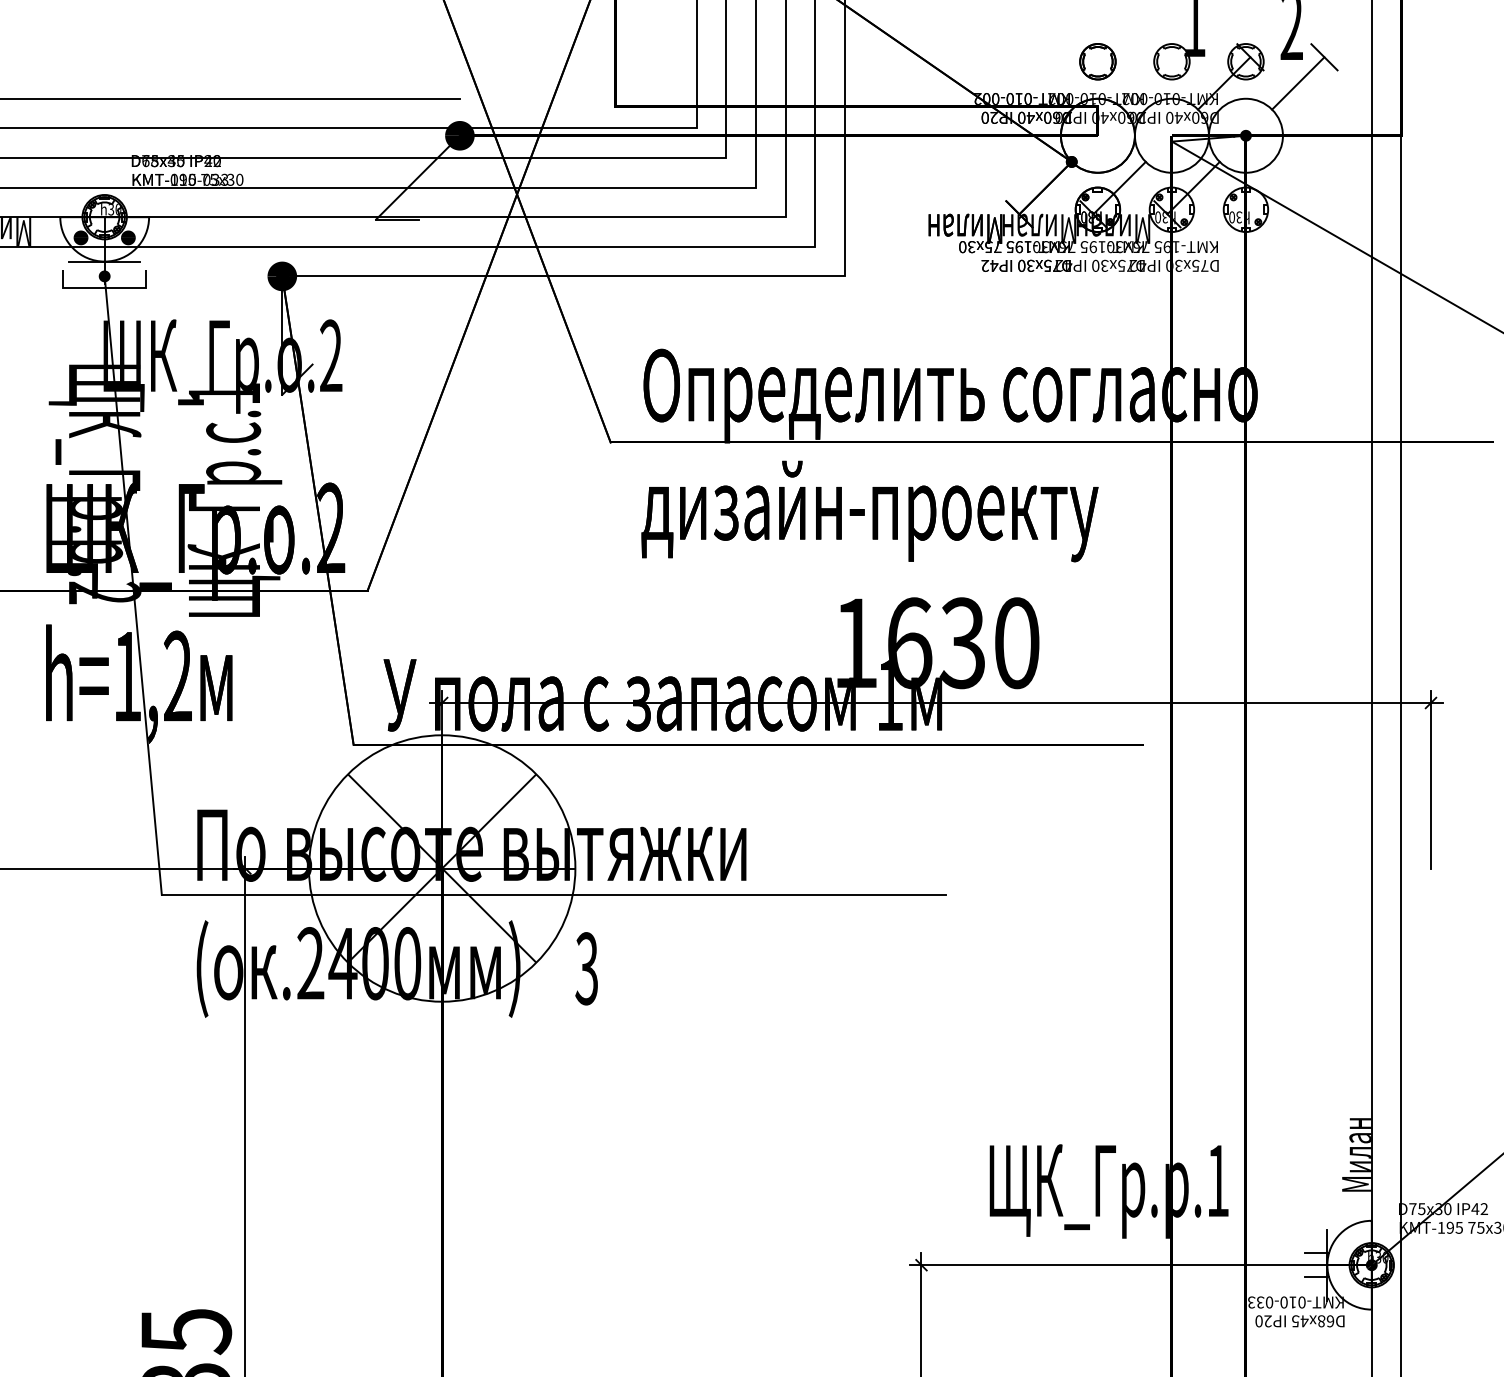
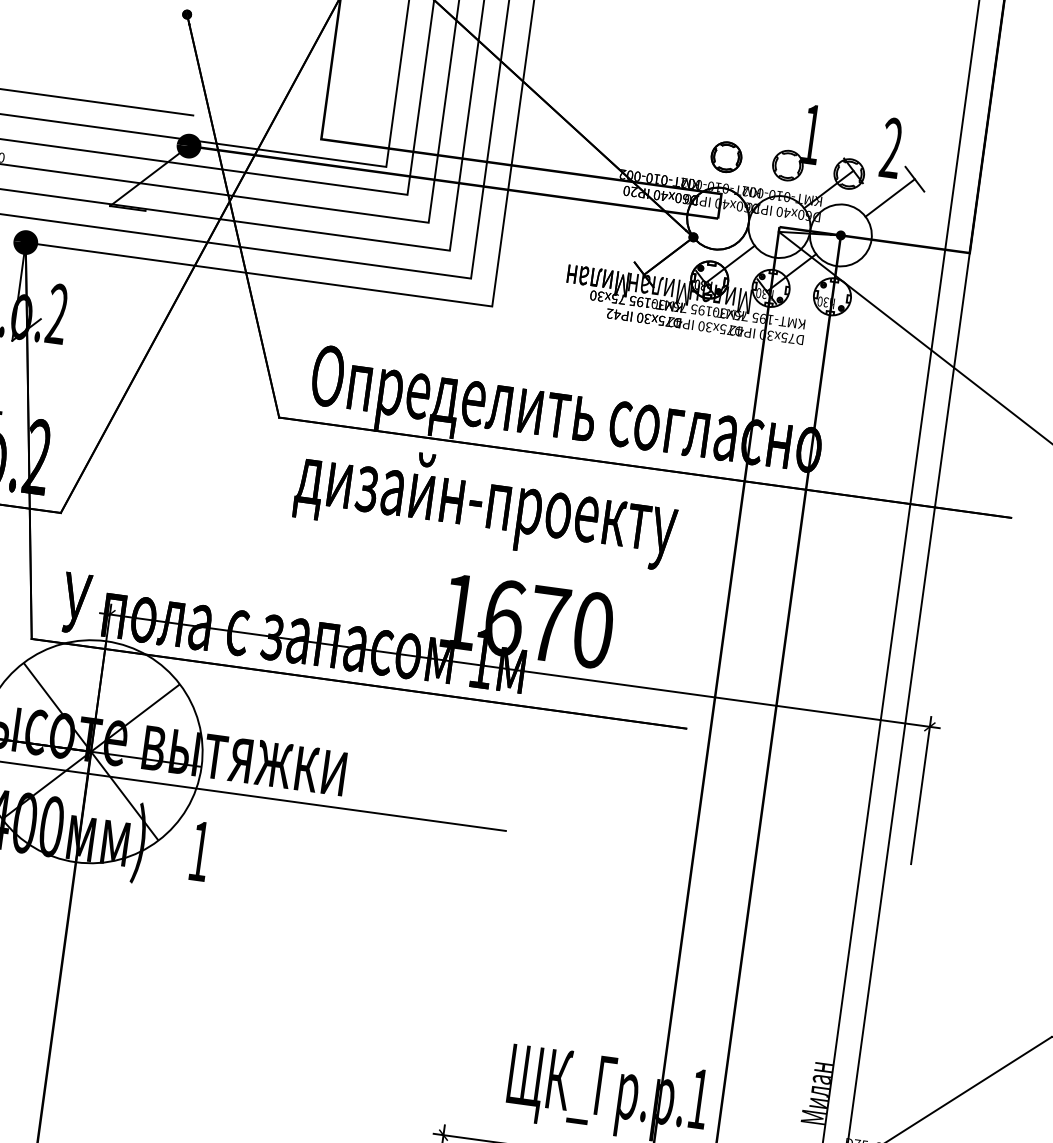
text: (962, 643) -> (548, 624), 1630 -> 1670
text: (586, 968) -> (199, 851), 3 -> 1

